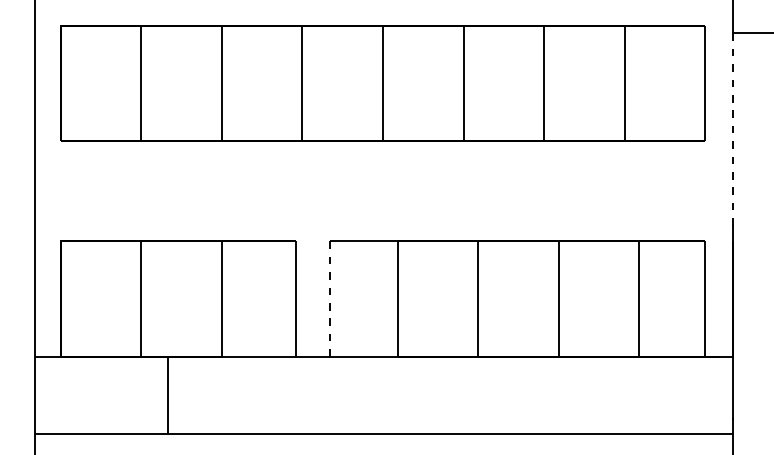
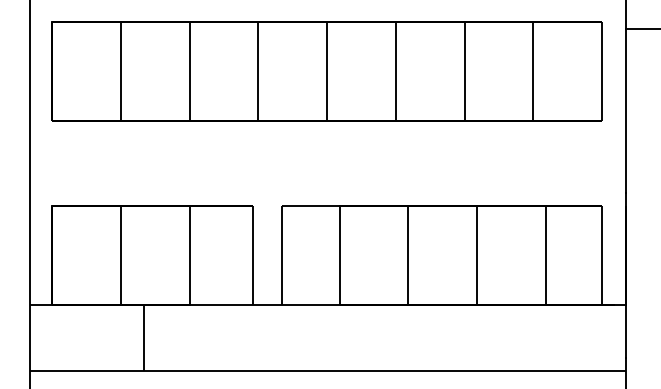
line: (733, 129) -> (626, 110), dashed -> solid
line: (329, 299) -> (281, 255), dashed -> solid

